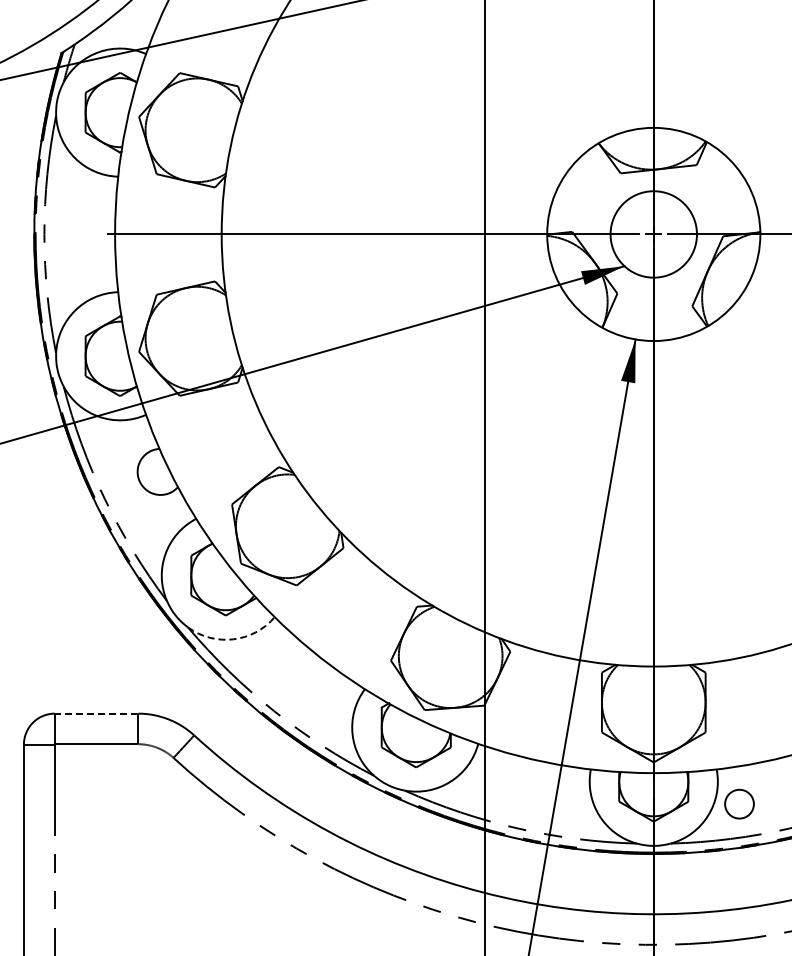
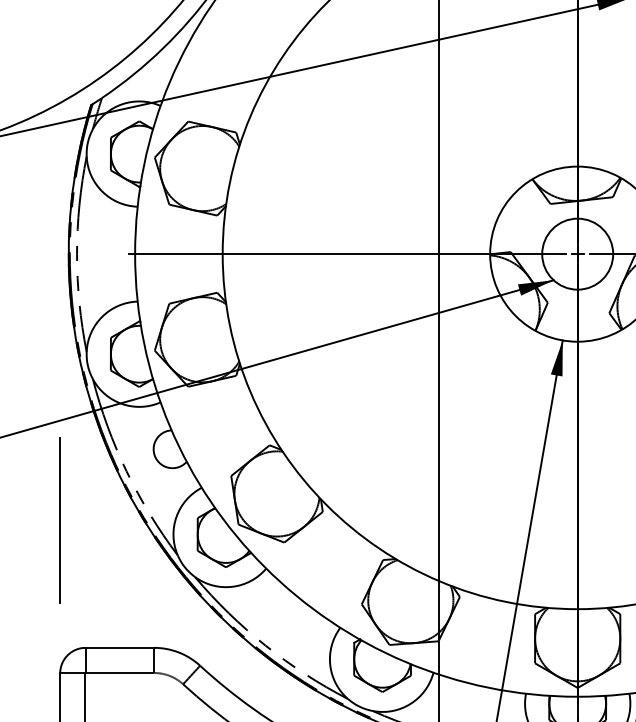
line: (23, 558) -> (59, 520), added
arc: (233, 639) -> (232, 586), dashed -> solid
line: (96, 713) -> (119, 647), dashed -> solid

